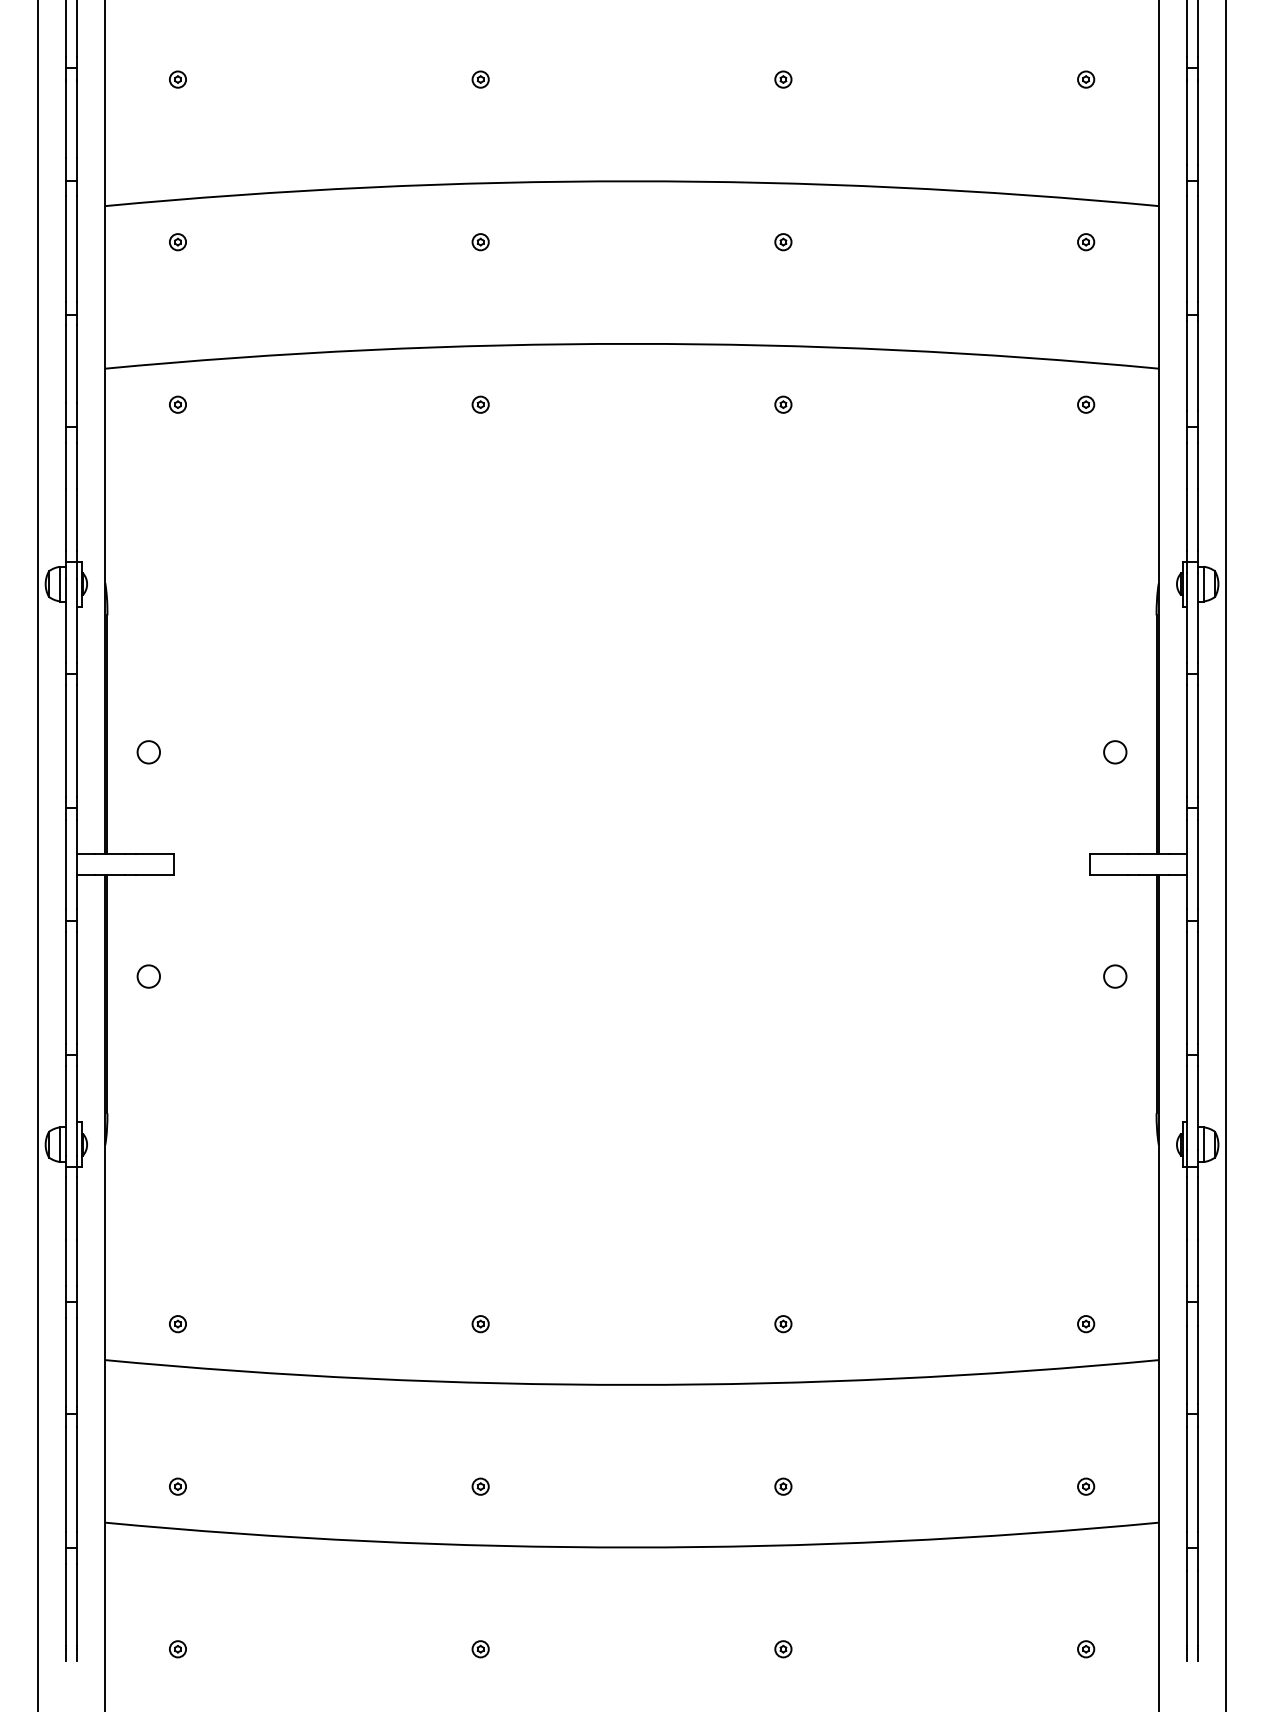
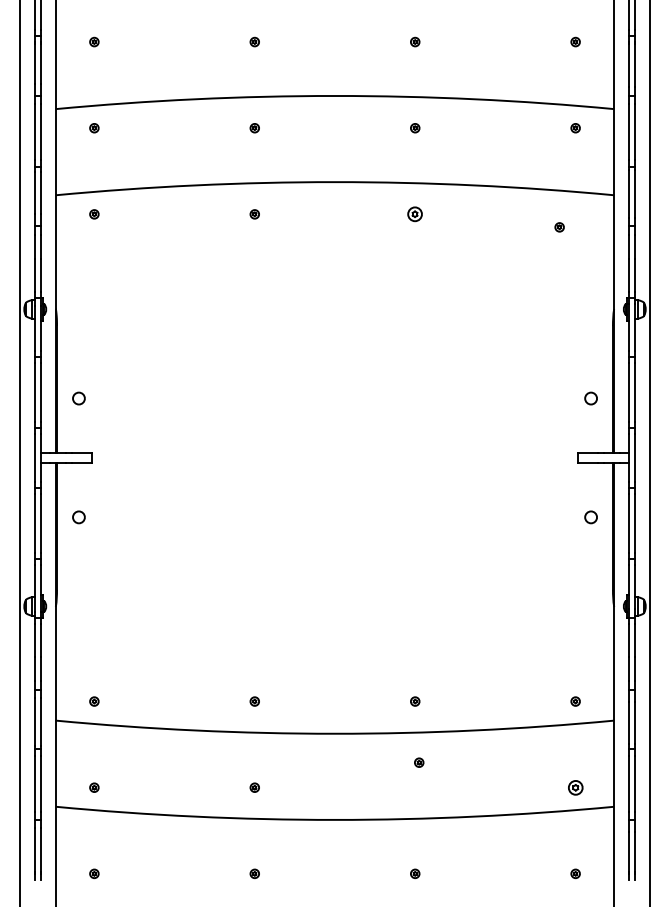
part: (783, 404) -> (415, 214), size x1.6
part: (1085, 404) -> (559, 227), moved
part: (783, 1486) -> (419, 762), moved
part: (1085, 1486) -> (575, 787), size x1.6

